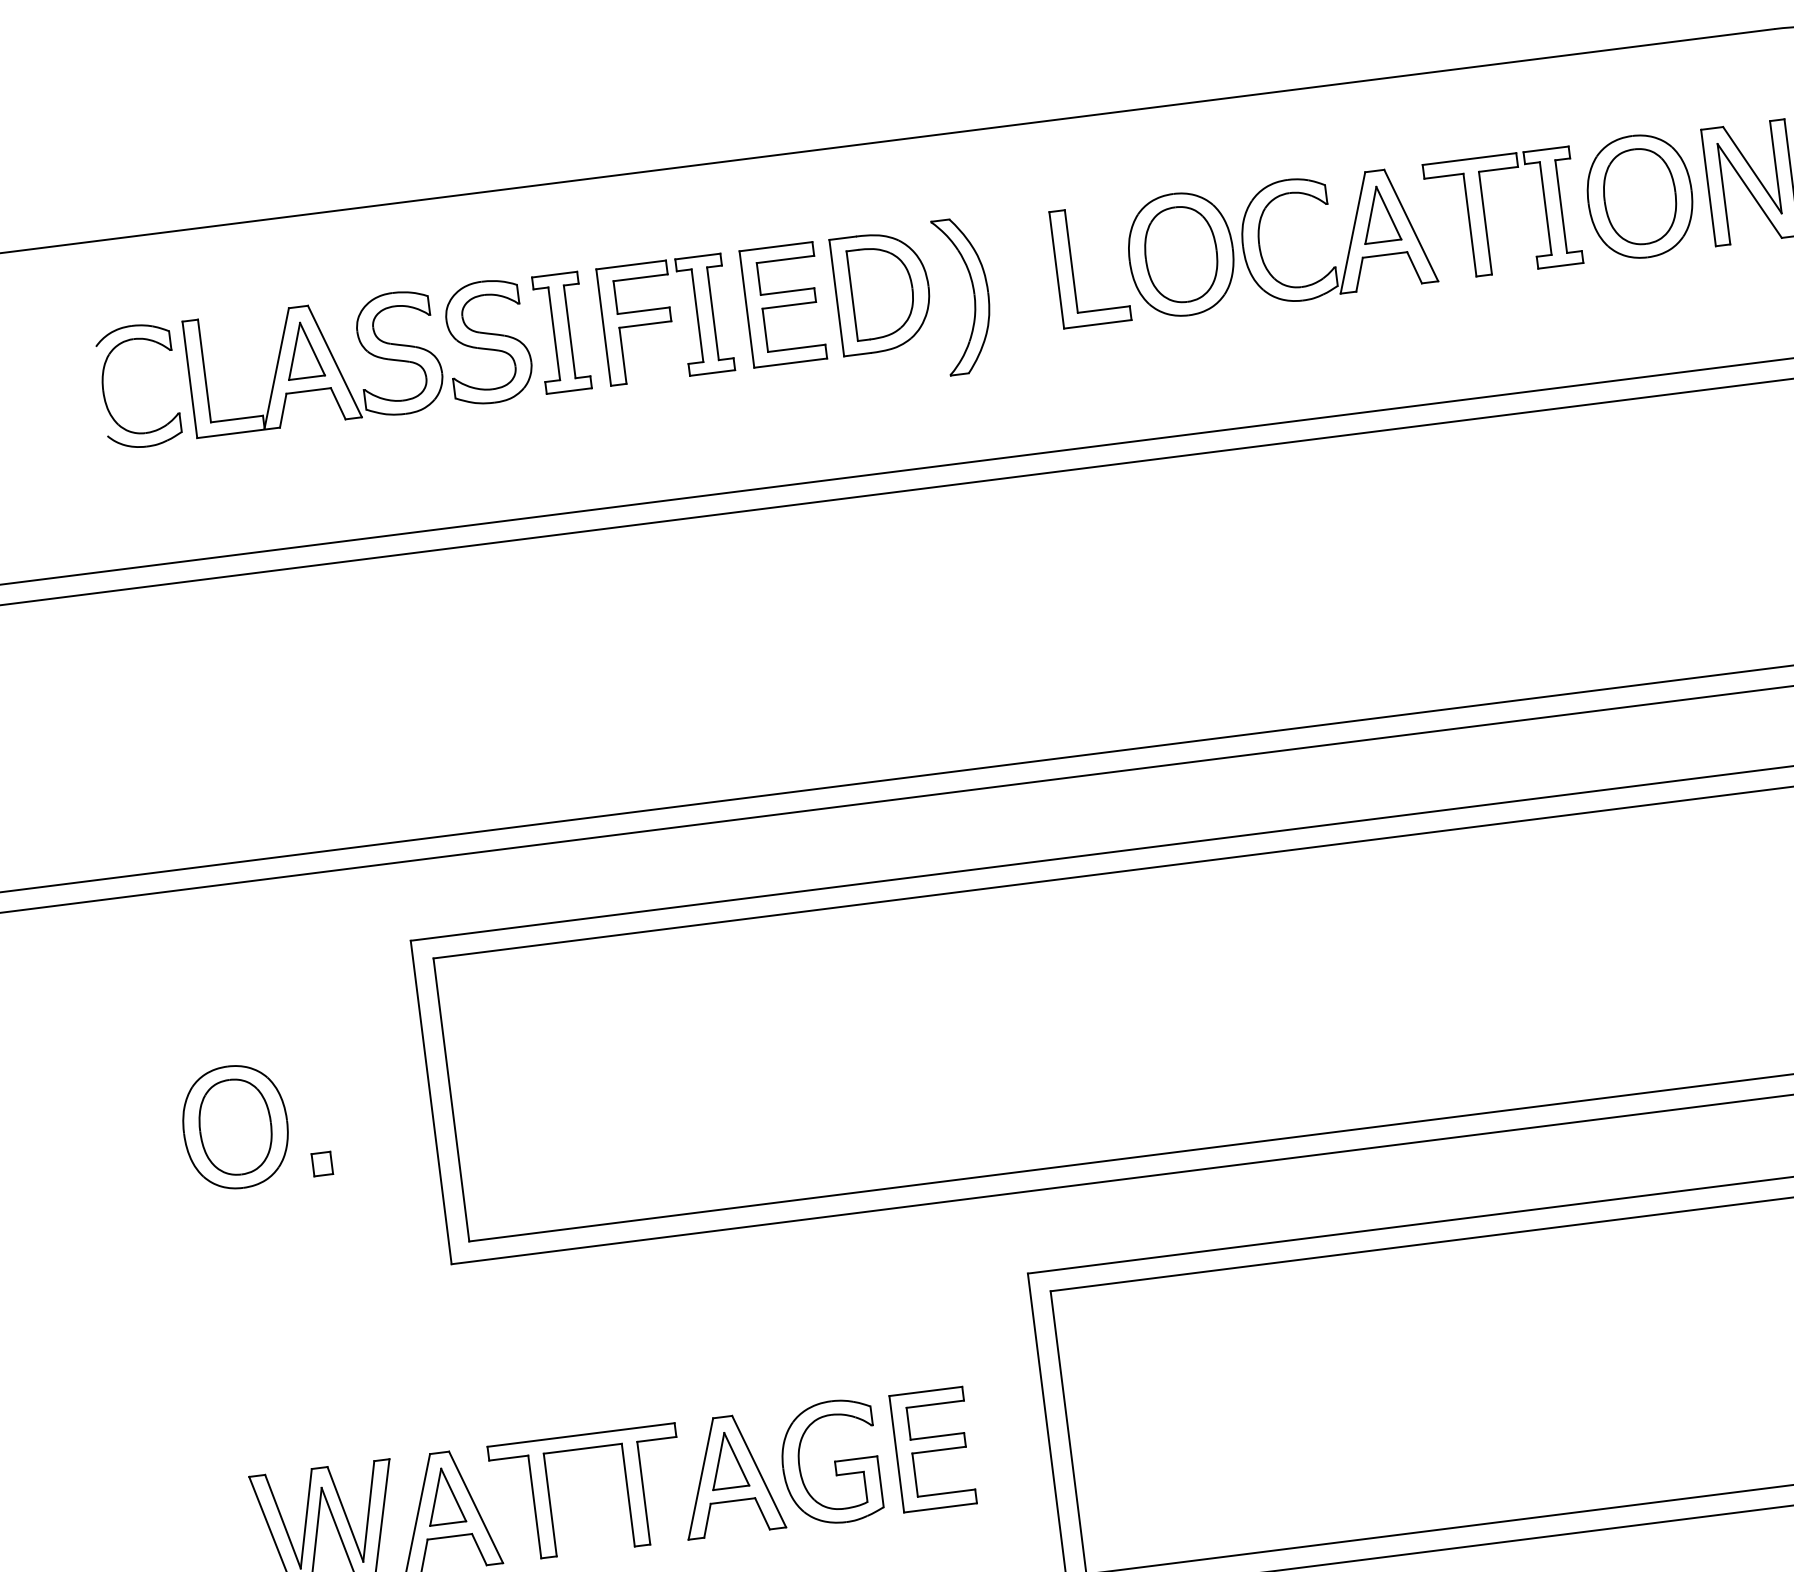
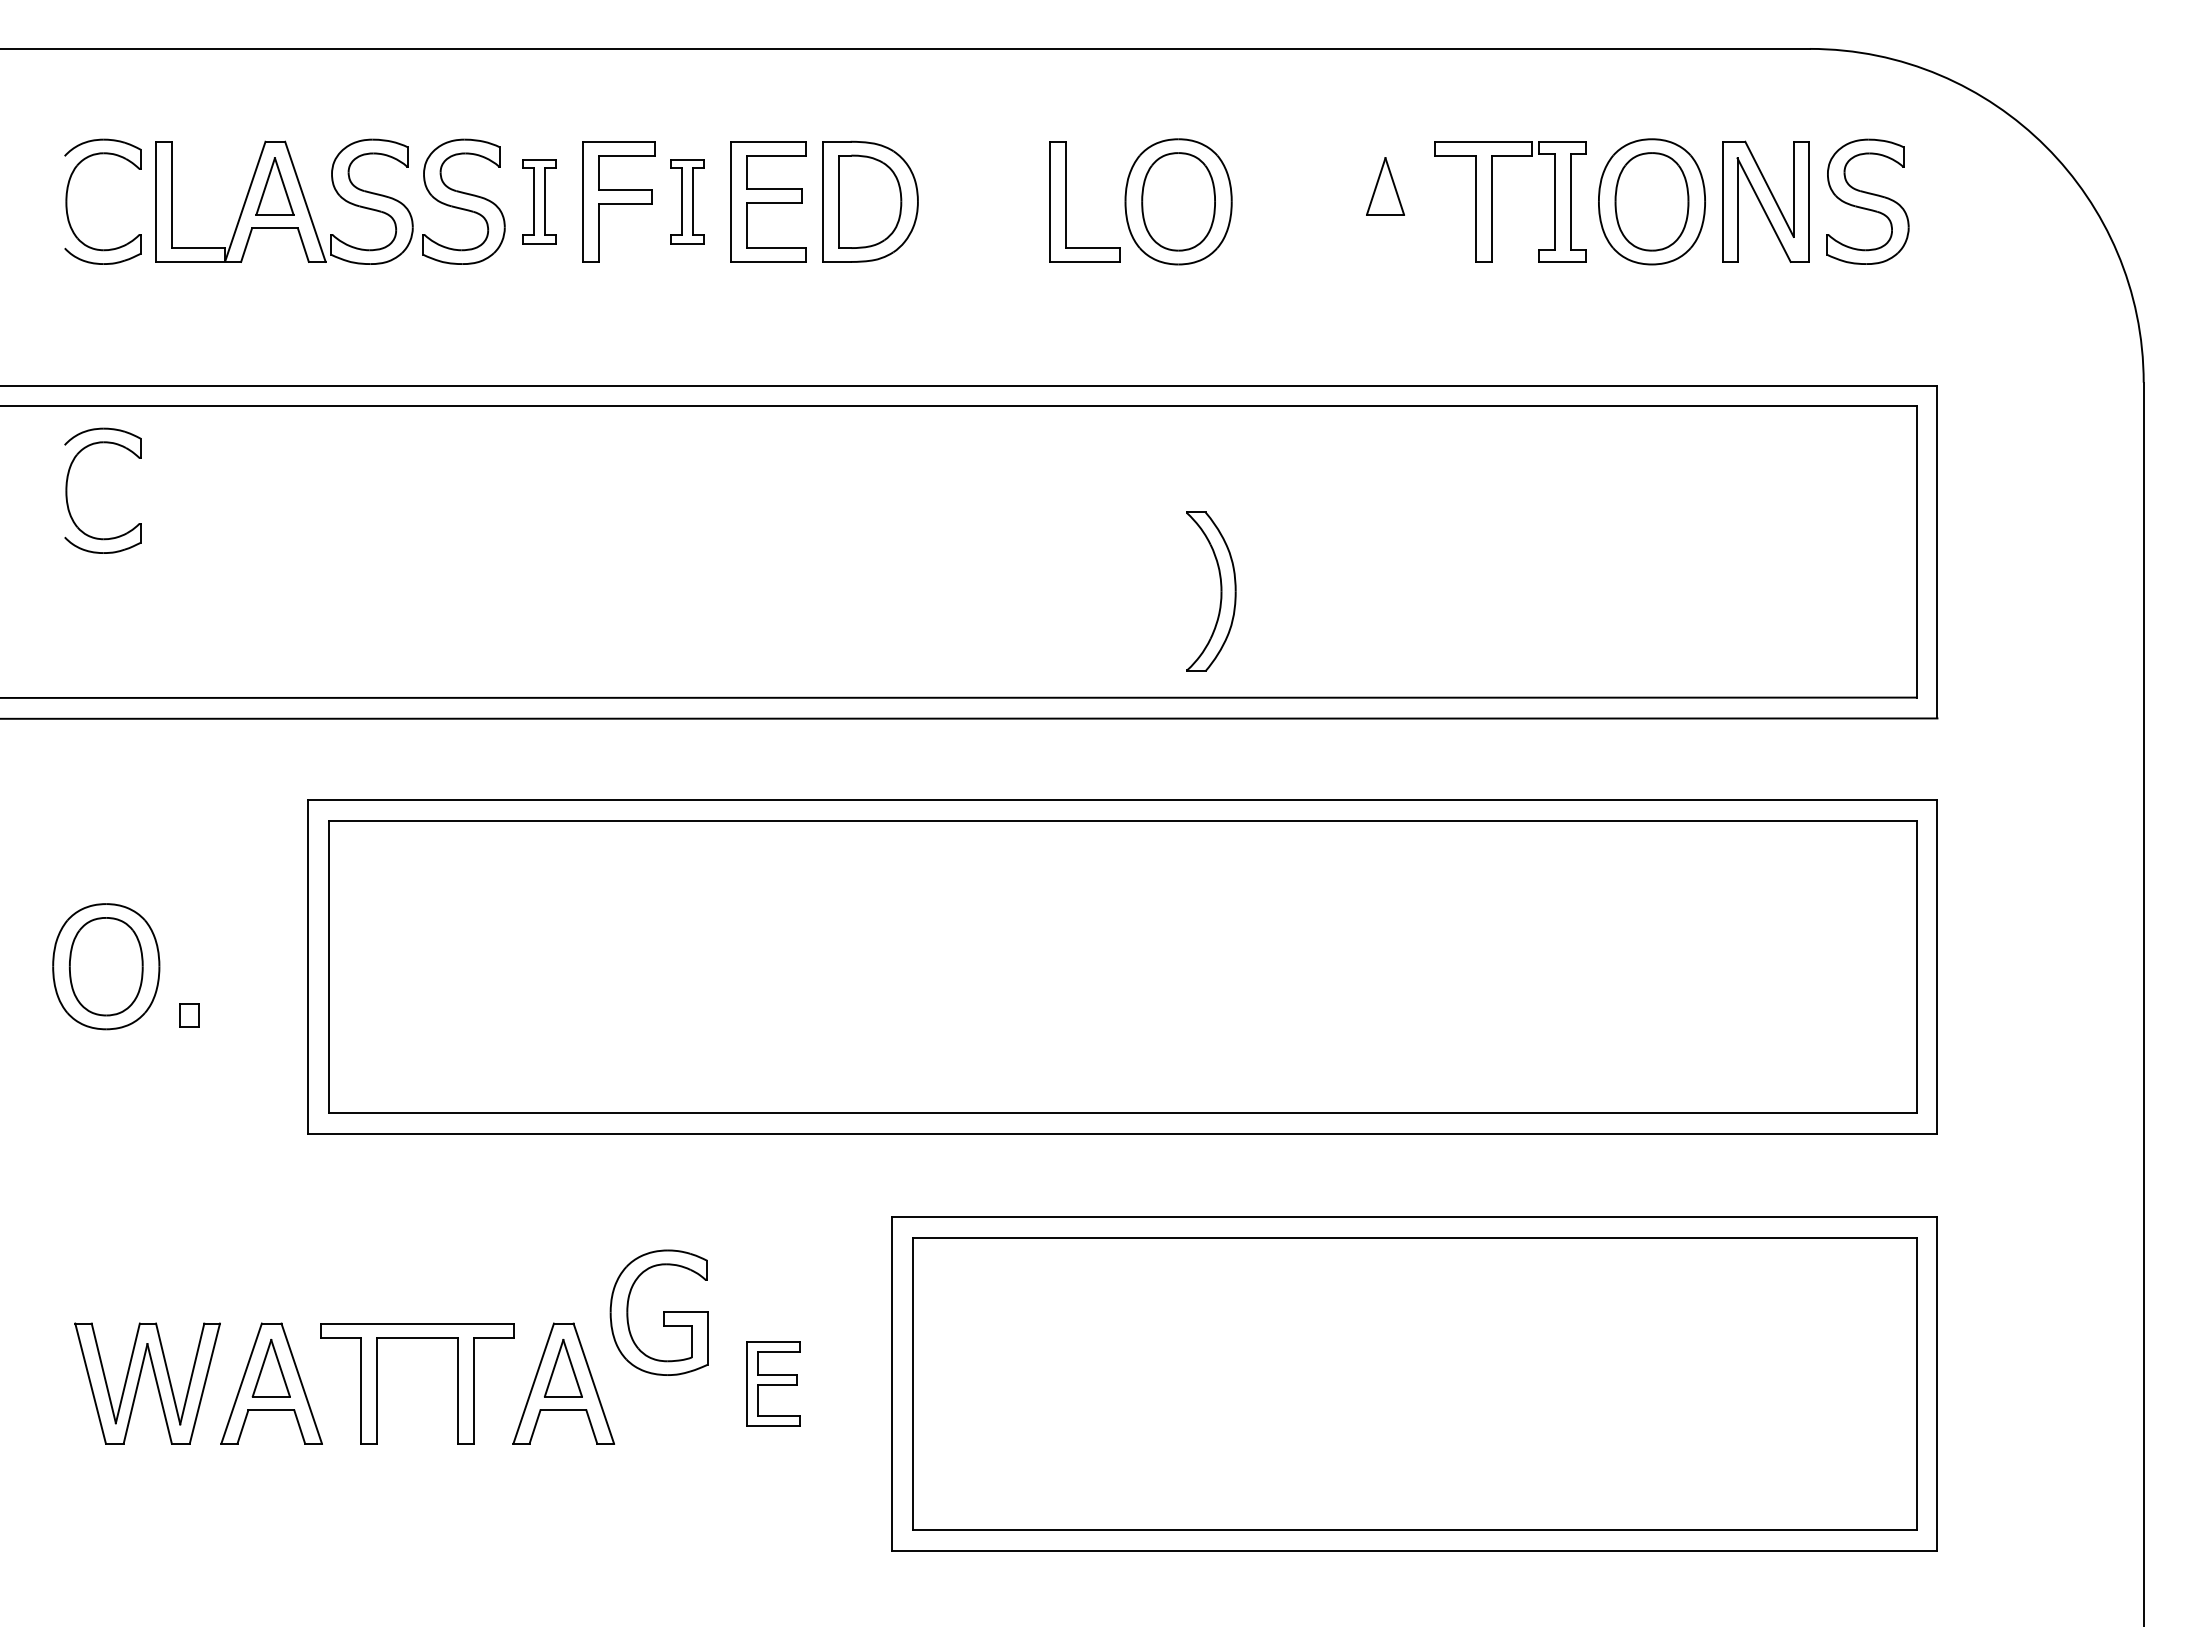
part: (1351, 236) -> (1353, 205), removed
part: (973, 294) -> (1220, 591), moved
part: (705, 314) -> (687, 201), size x0.7
part: (561, 332) -> (539, 201), size x0.7
part: (139, 670) -> (67, 490), added
part: (933, 1449) -> (773, 1383), size x0.7
part: (829, 1462) -> (658, 1312), moved

